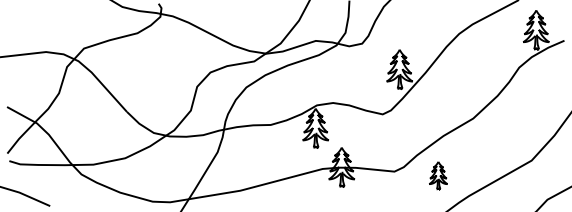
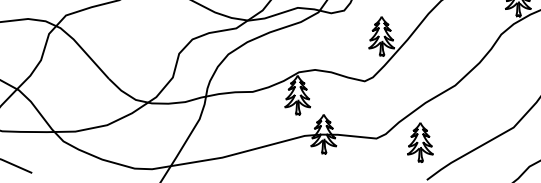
part: (438, 175) -> (420, 142), size x1.43

